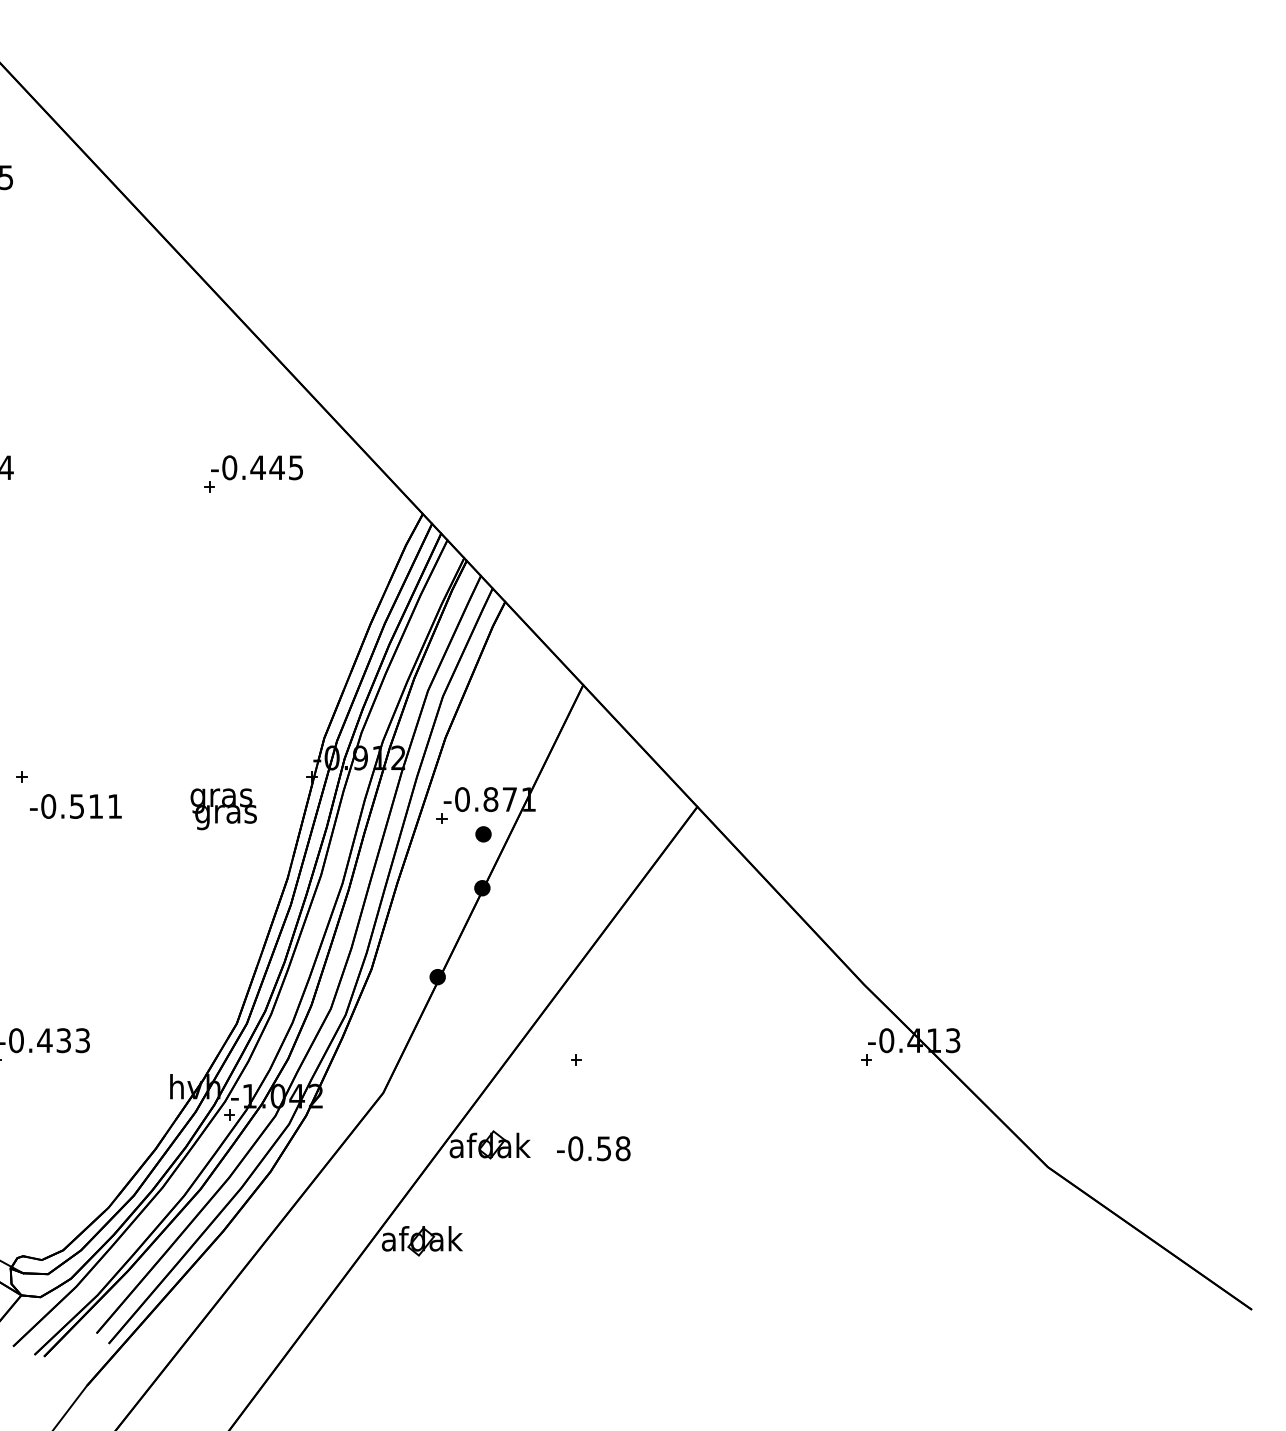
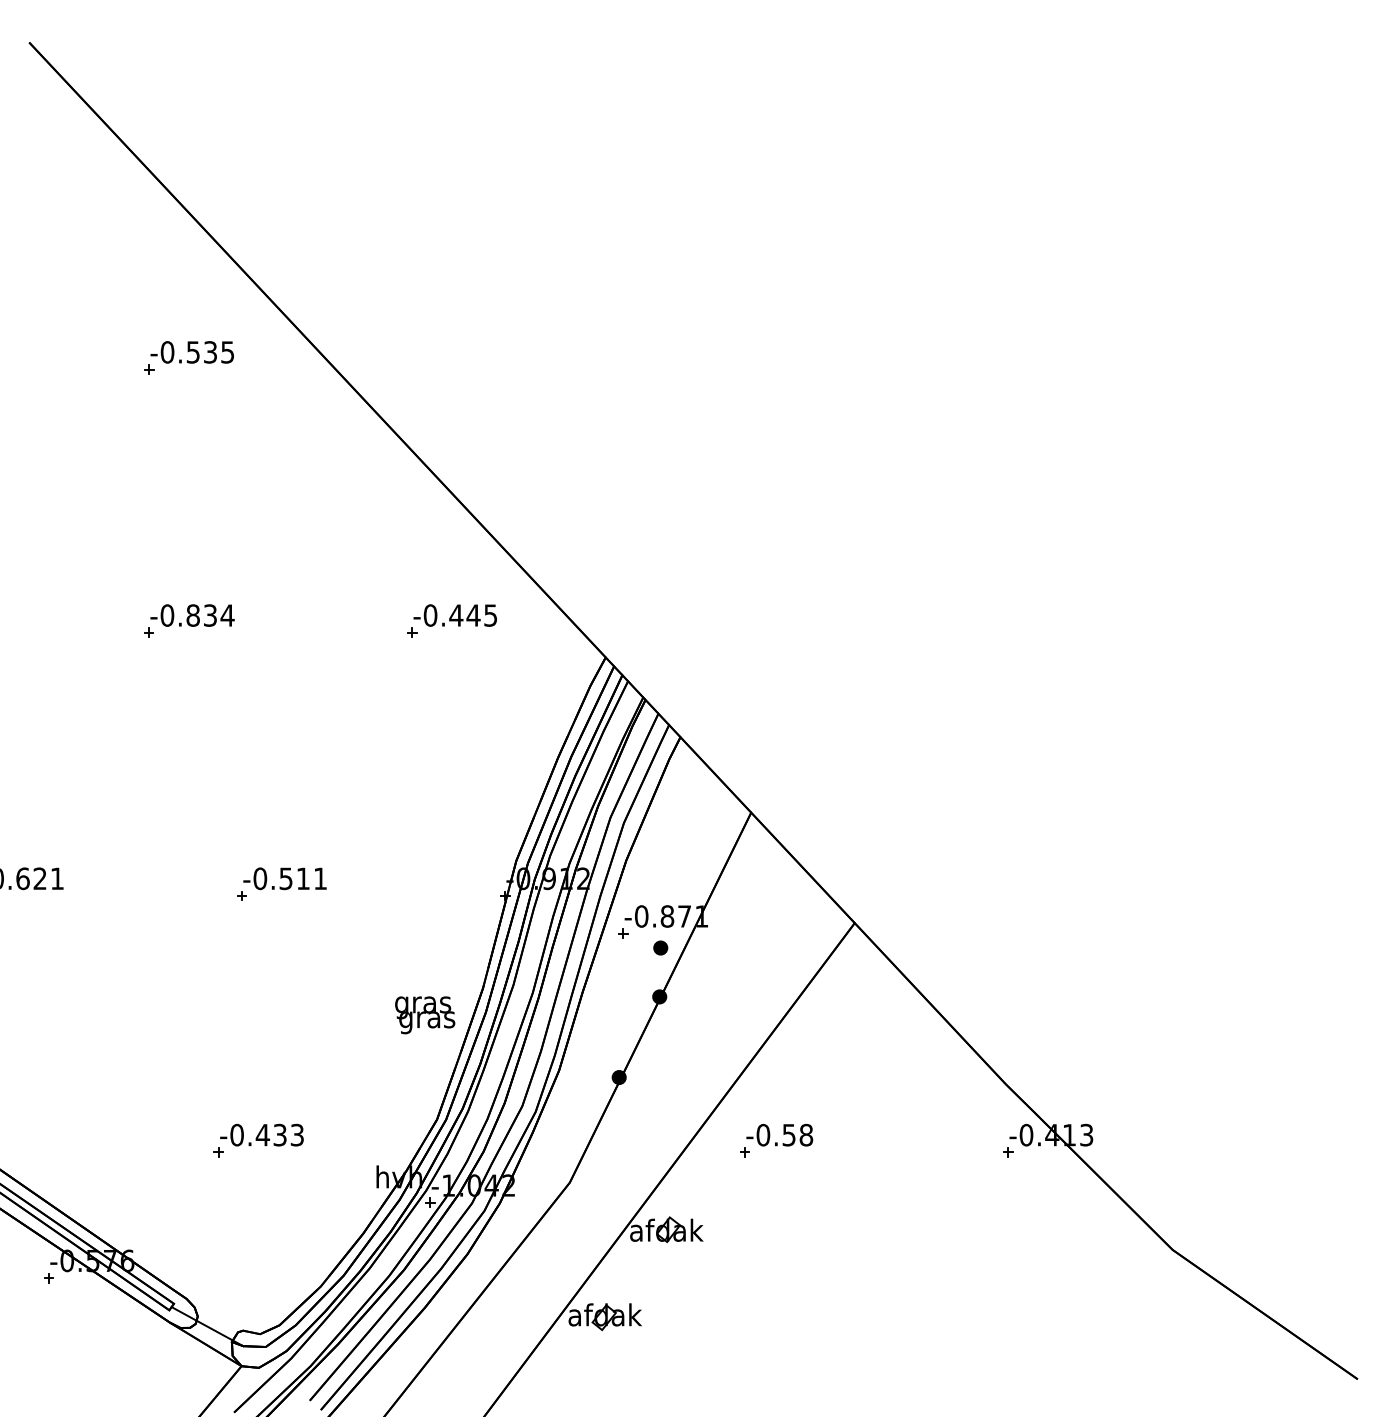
text: (75, 806) -> (284, 878), moved
text: (224, 809) -> (425, 1015), moved
text: (593, 1147) -> (779, 1134), moved

